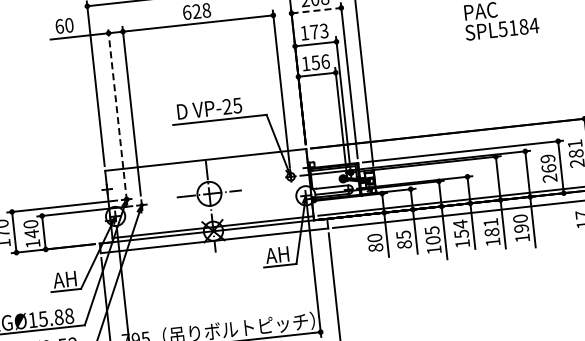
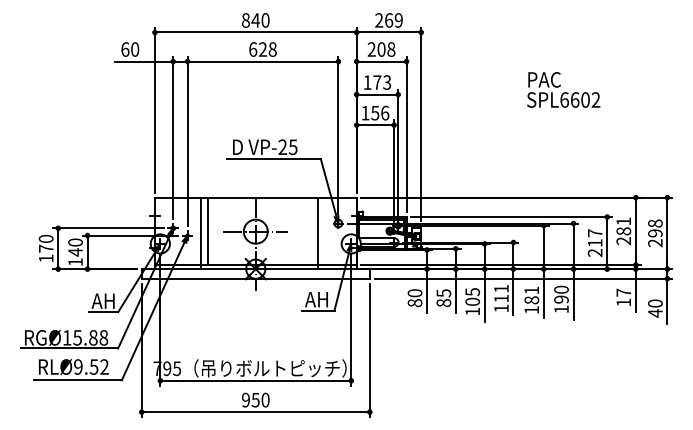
line: (316, 10) -> (381, 61), dashed -> solid
text: (518, 26) -> (580, 99), SPL5184 -> SPL6602
line: (117, 108) -> (173, 137), dashed -> solid
text: (547, 163) -> (594, 237), 269 -> 217
line: (272, 188) -> (318, 233), added
line: (162, 198) -> (208, 231), added
line: (155, 201) -> (201, 233), added
text: (461, 228) -> (501, 293), 154 -> 111

